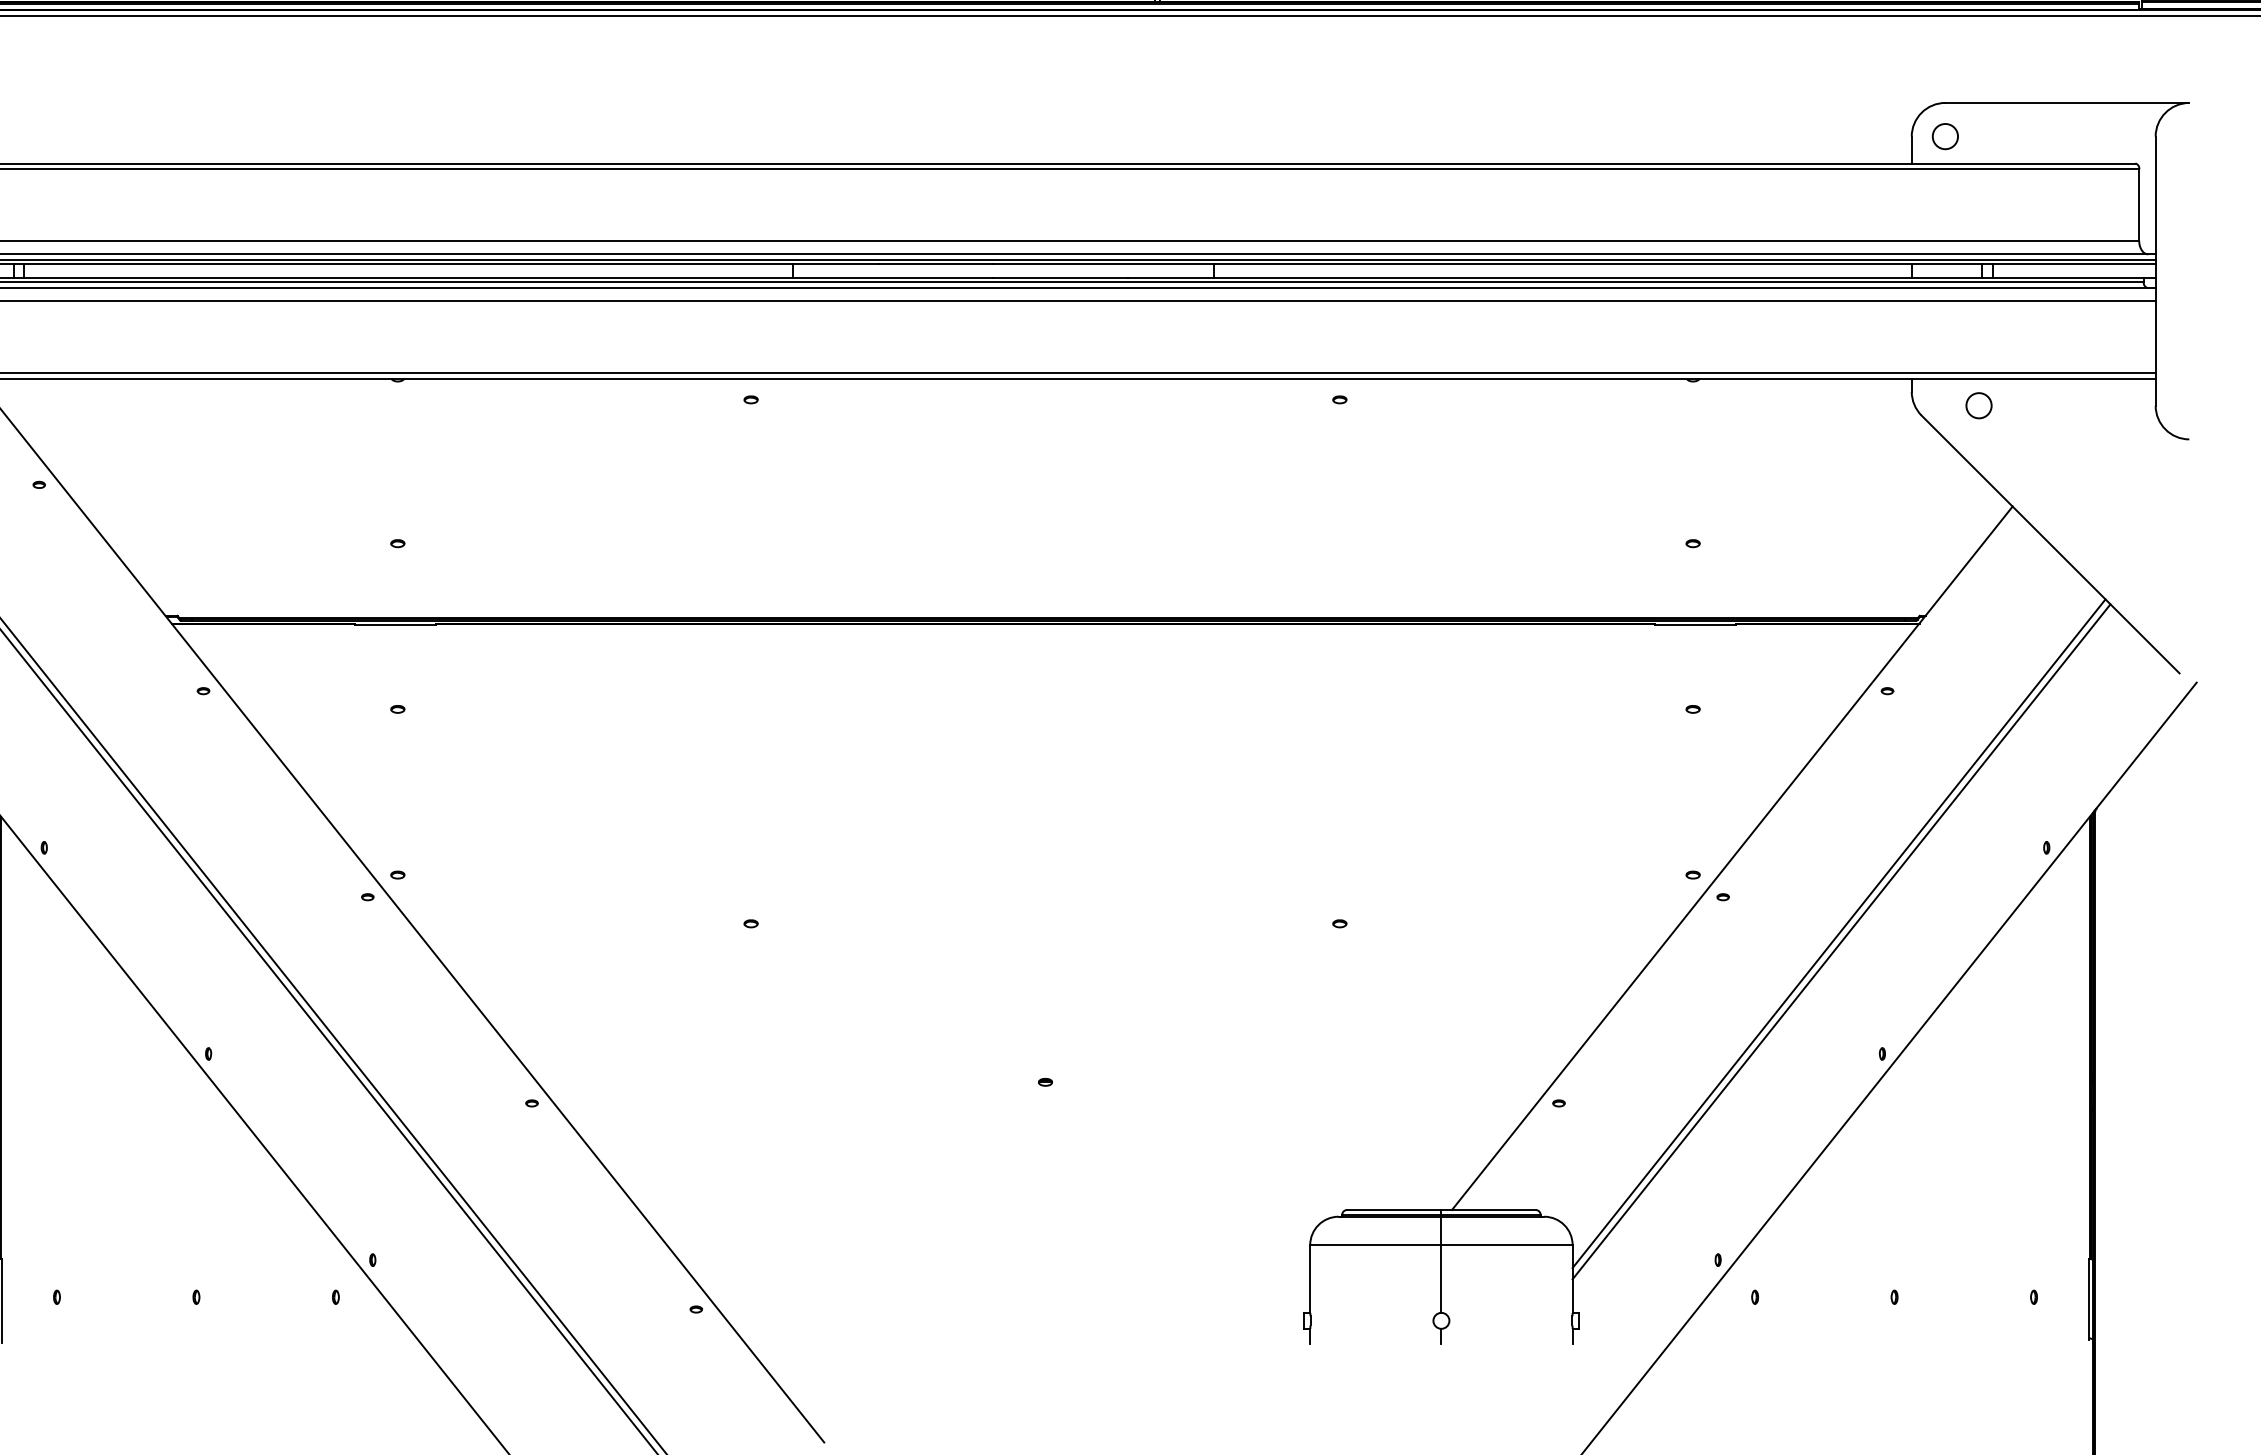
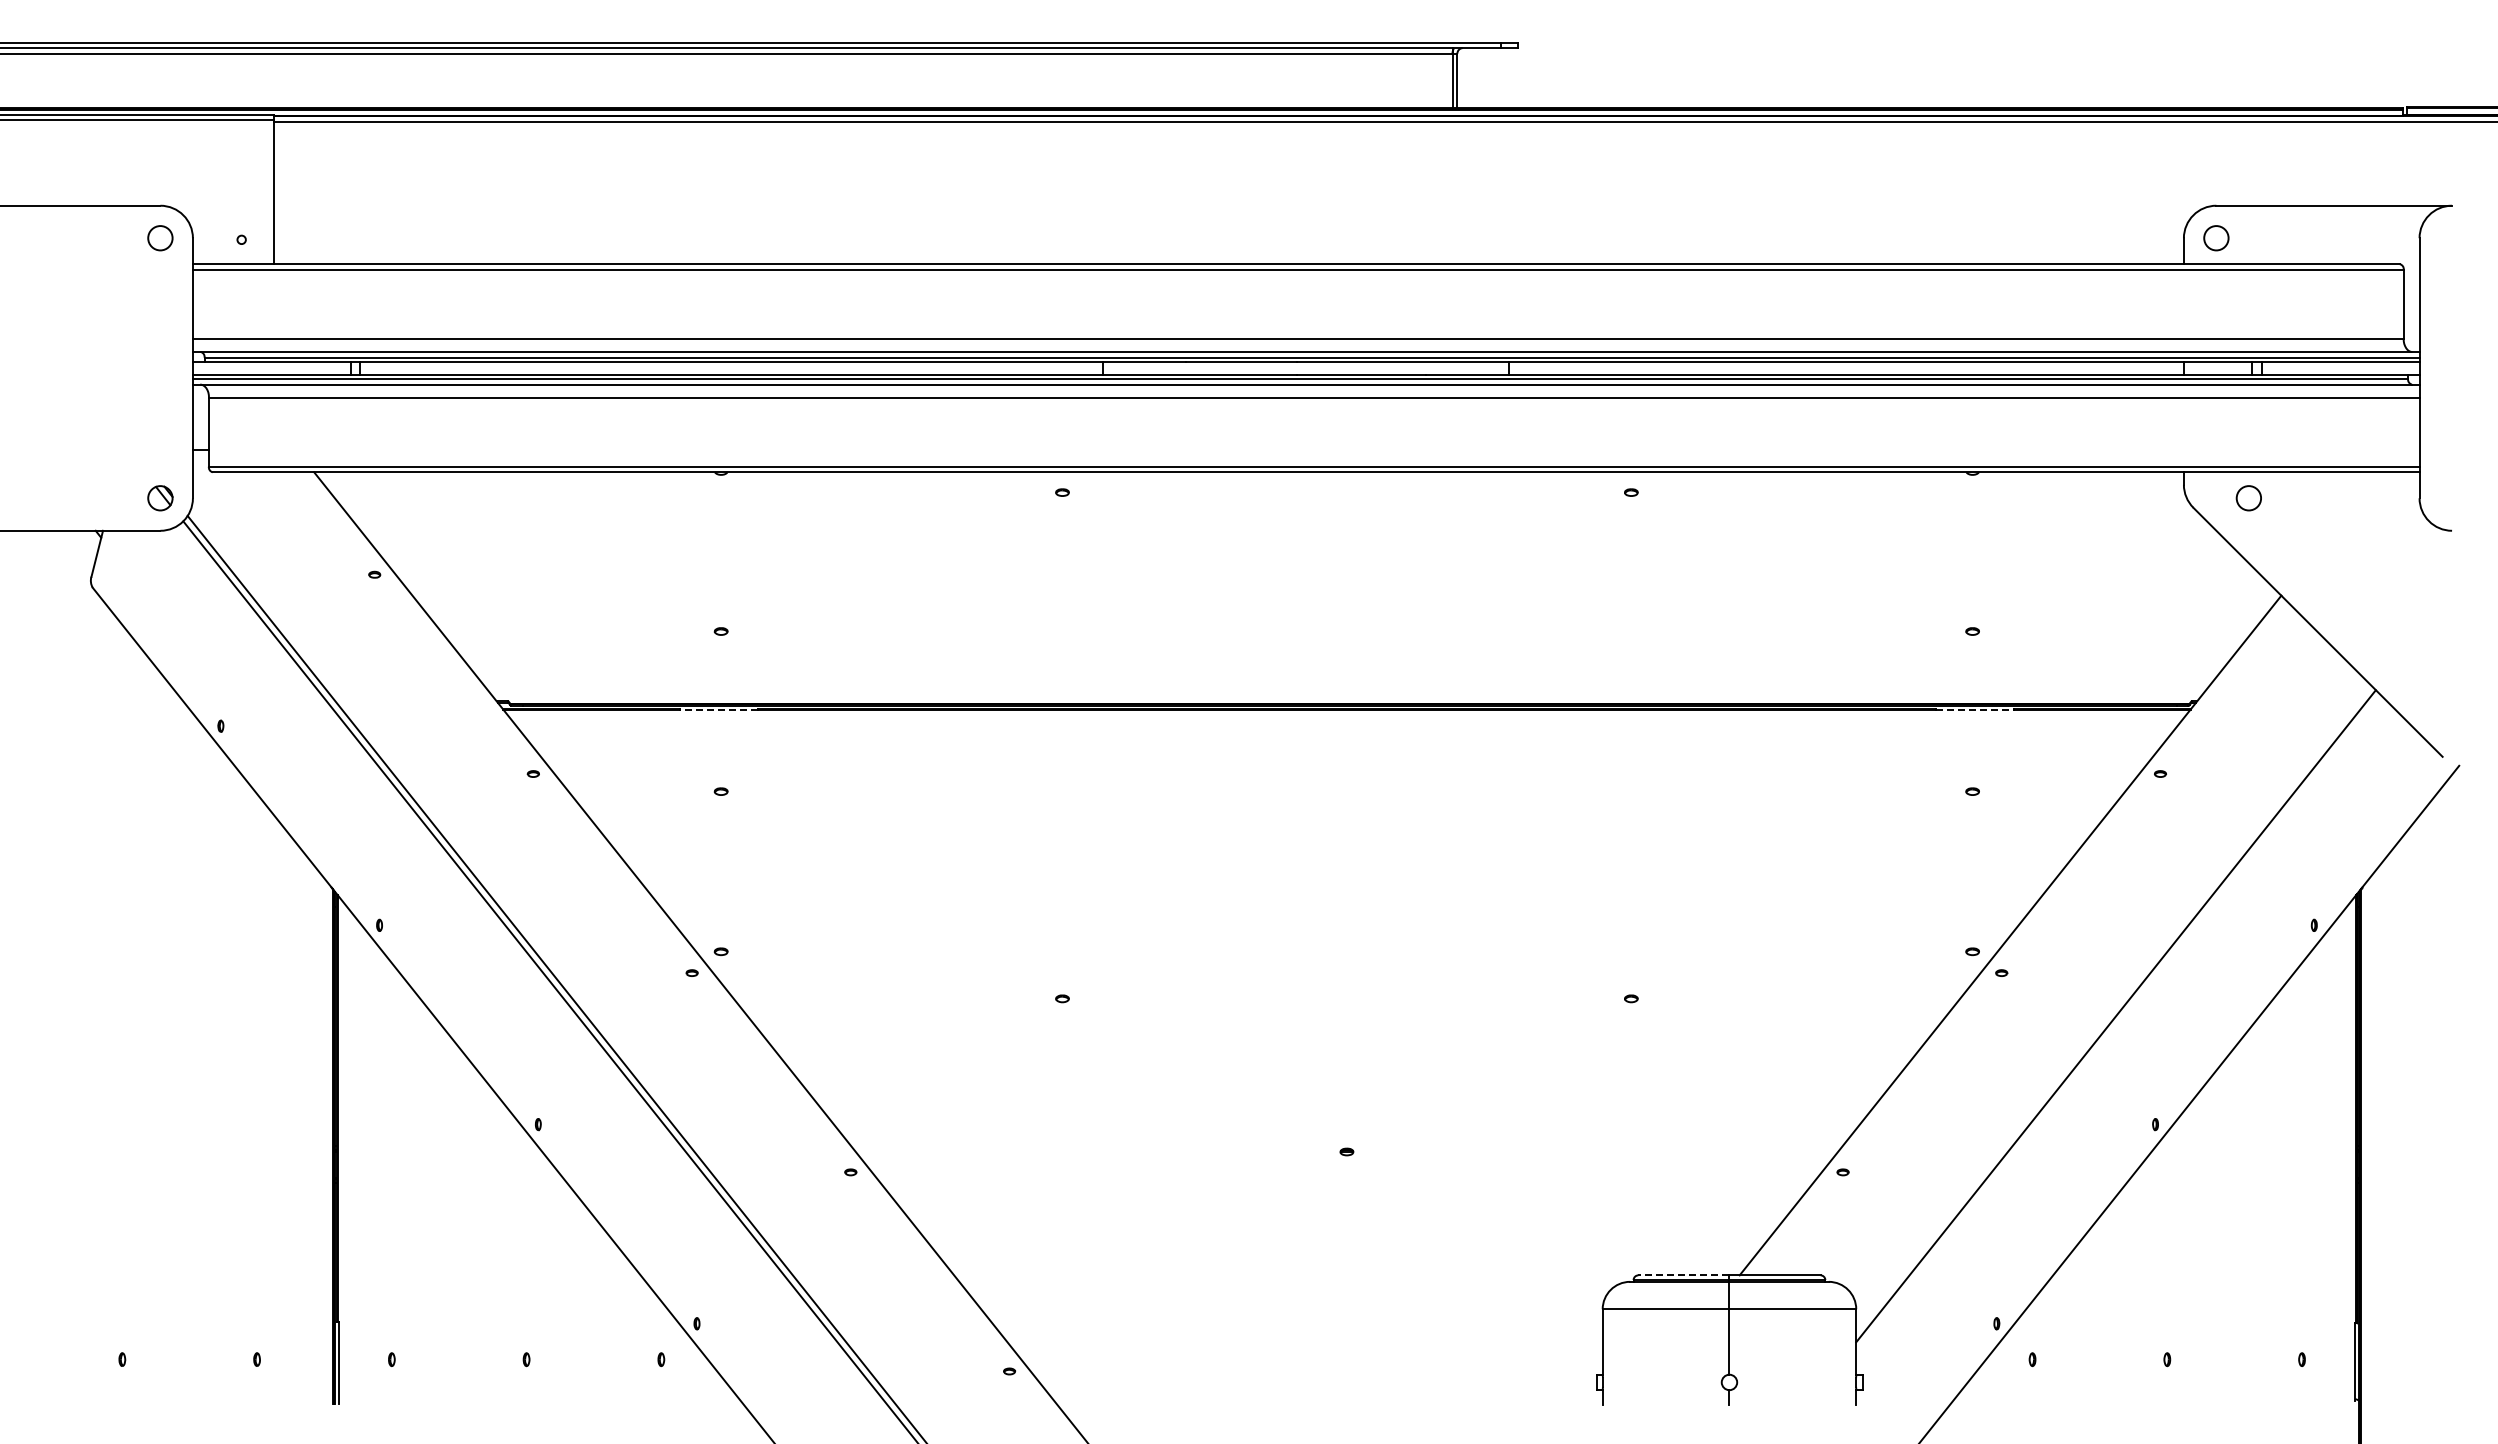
line: (395, 625) -> (718, 710), solid -> dashed
line: (1696, 625) -> (1975, 710), solid -> dashed
line: (1838, 933) -> (2113, 1008), removed
line: (1393, 1210) -> (1683, 1275), solid -> dashed

